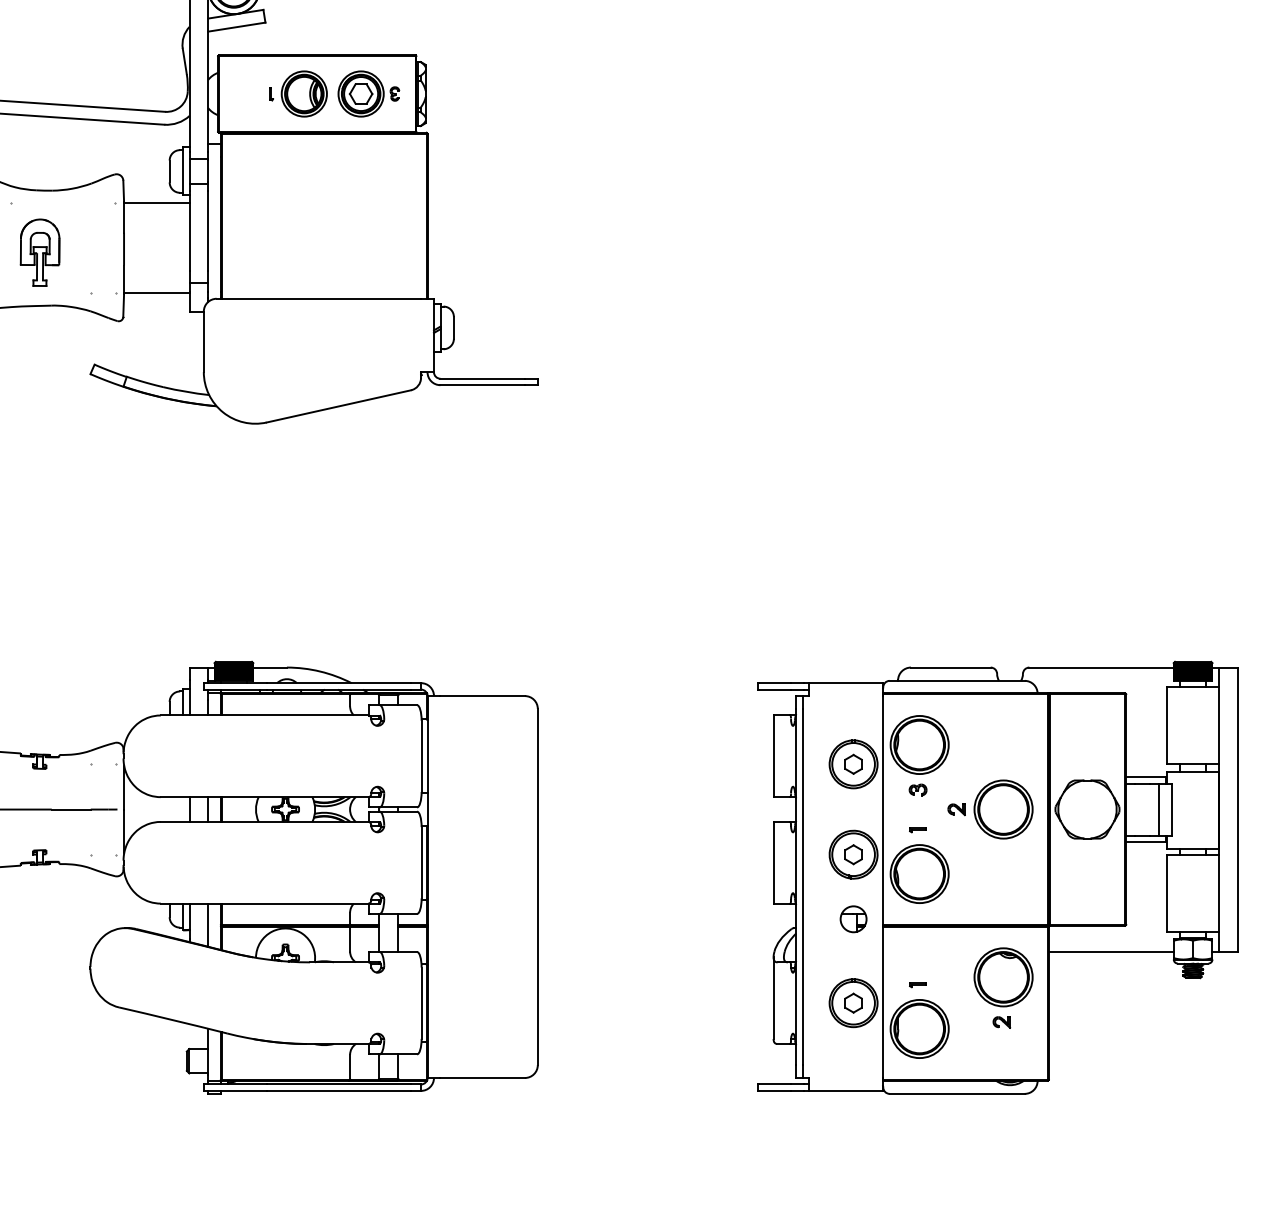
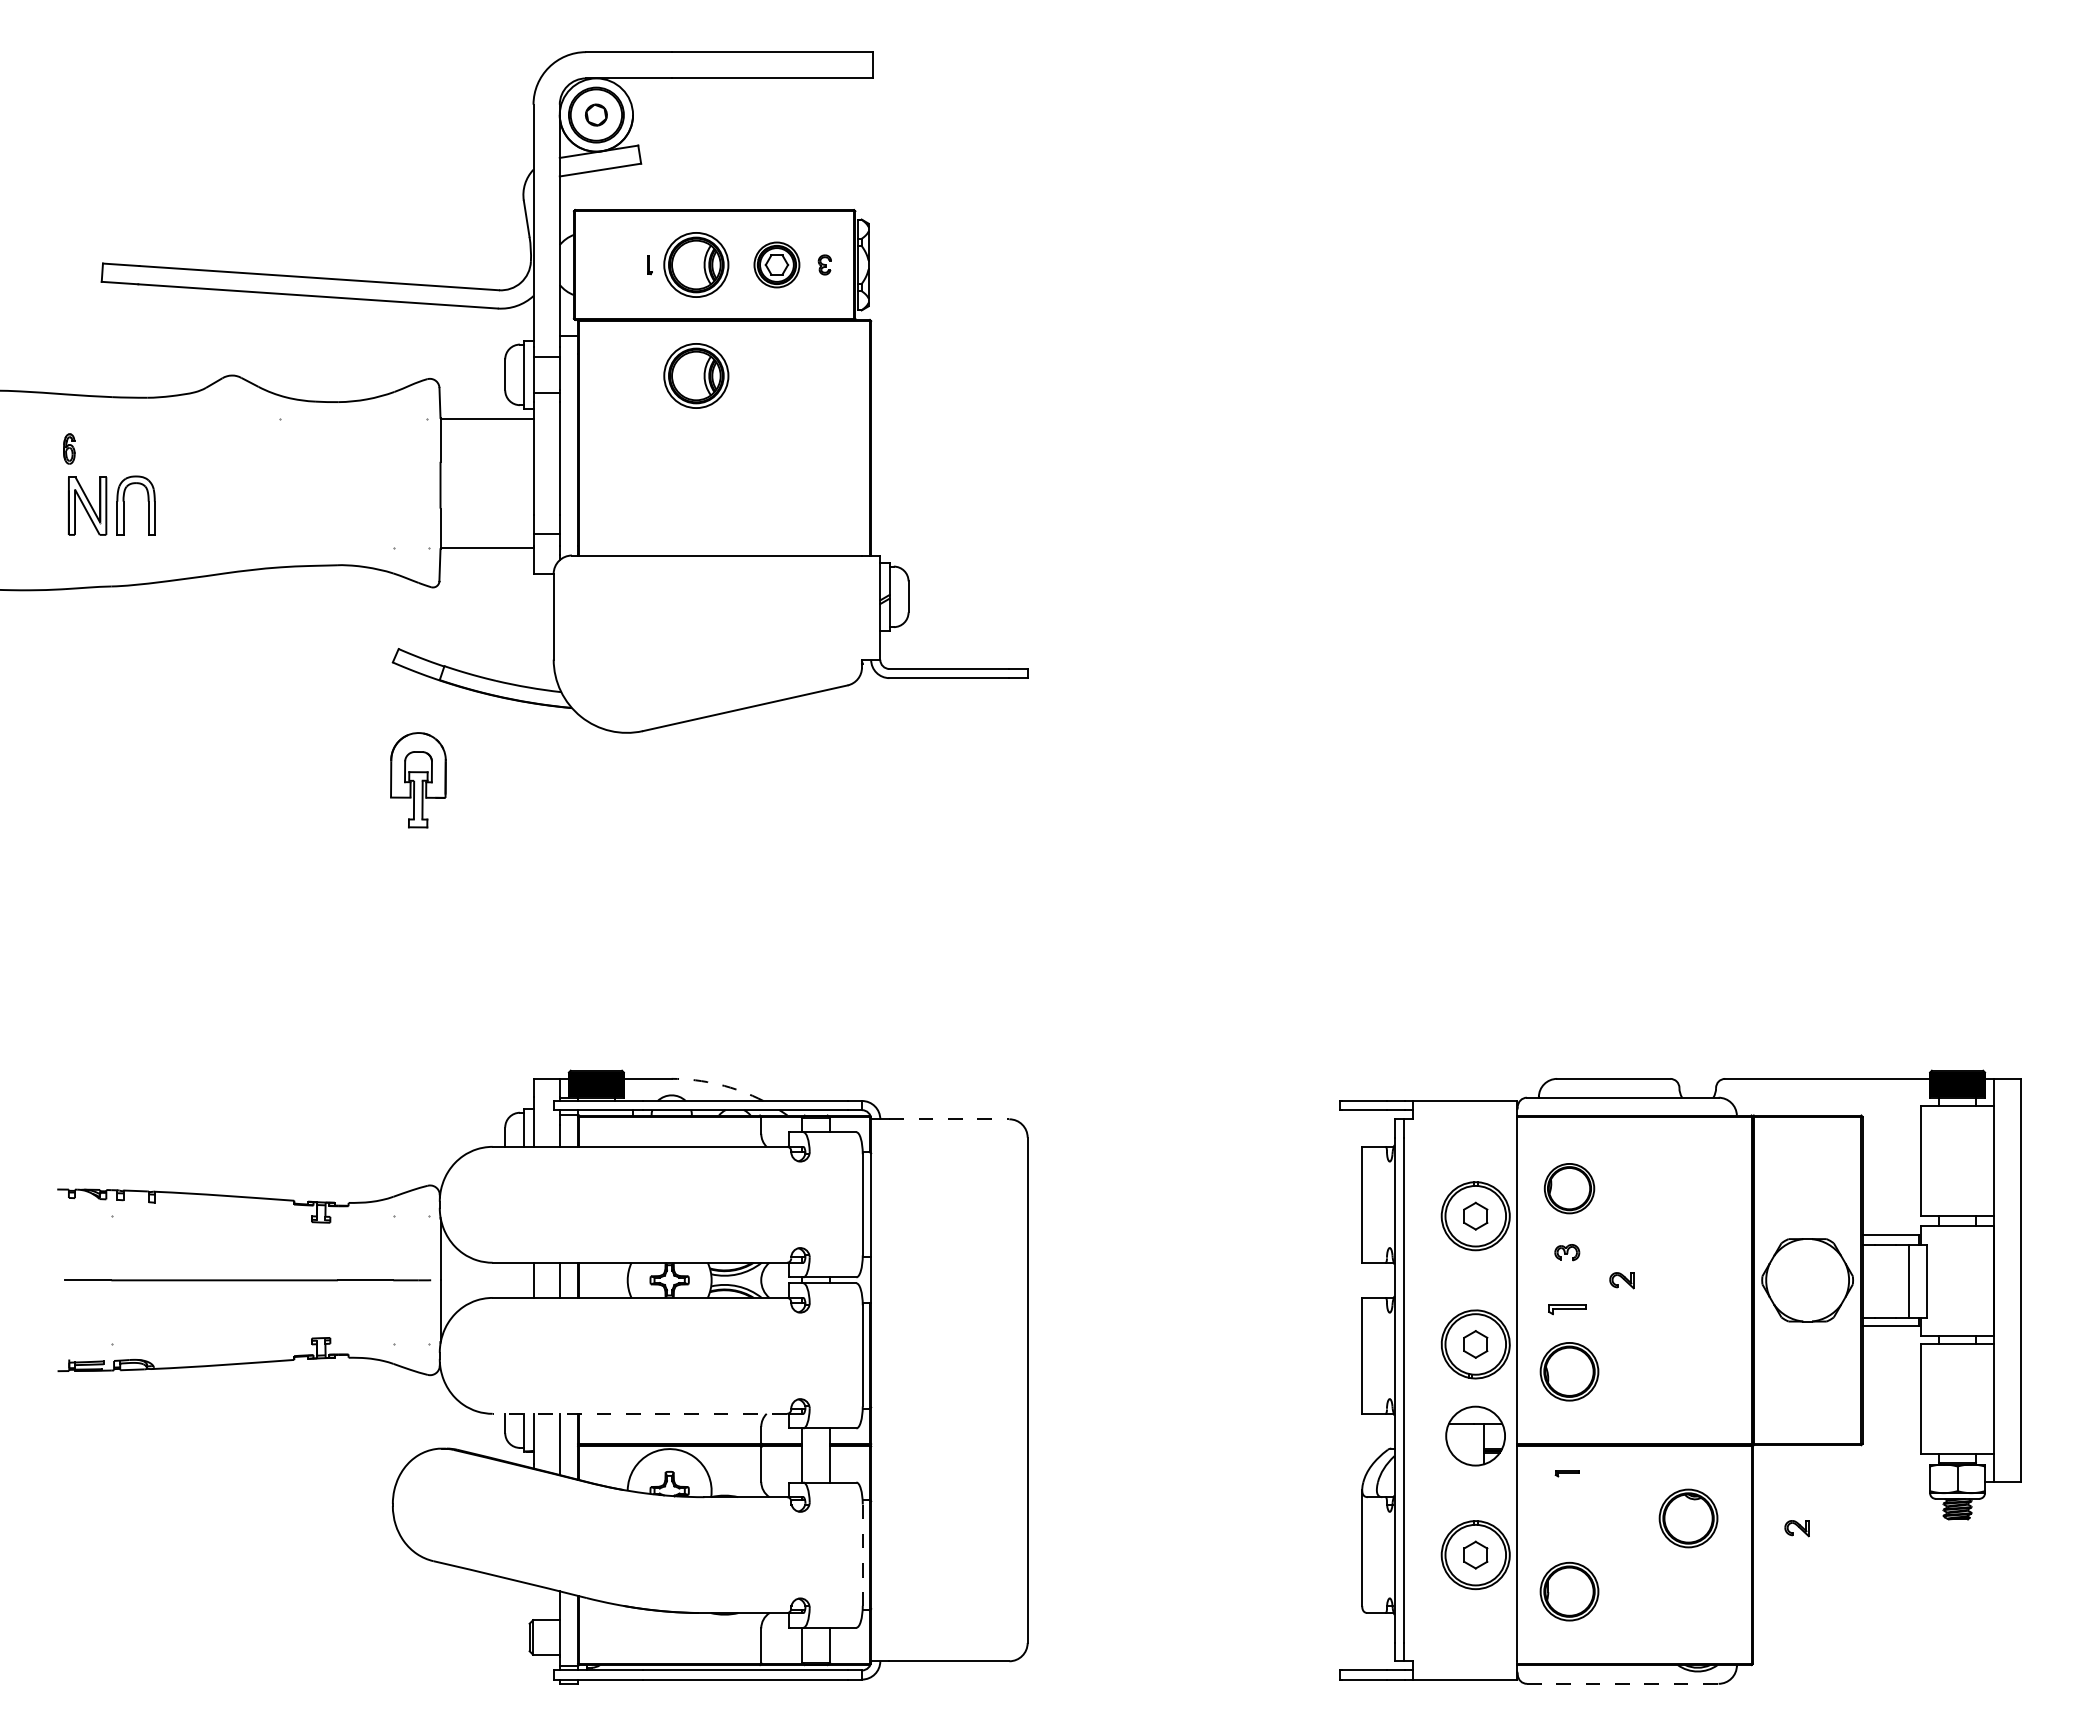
part: (360, 93) -> (776, 264), size x0.7
part: (304, 171) -> (696, 375), added
part: (40, 252) -> (418, 780), moved
arc: (319, 671) -> (718, 1084), solid -> dashed
line: (482, 696) -> (949, 1119), solid -> dashed
part: (919, 744) -> (1569, 1188), size x0.6
part: (1003, 809) -> (1688, 1280), removed
part: (917, 830) -> (1566, 1309), size x1.6
part: (919, 873) -> (1569, 1371), size x0.7
line: (264, 903) -> (639, 1413), solid -> dashed
part: (853, 918) -> (1475, 1435), size x1.6
line: (1111, 951) -> (1841, 1481), removed
part: (1003, 977) -> (1688, 1518), size x0.7
part: (917, 985) -> (1566, 1473), moved
line: (421, 1003) -> (862, 1555), solid -> dashed
part: (1001, 1022) -> (1796, 1528), moved
part: (919, 1028) -> (1569, 1591), size x0.7
line: (957, 1093) -> (1622, 1683), solid -> dashed

